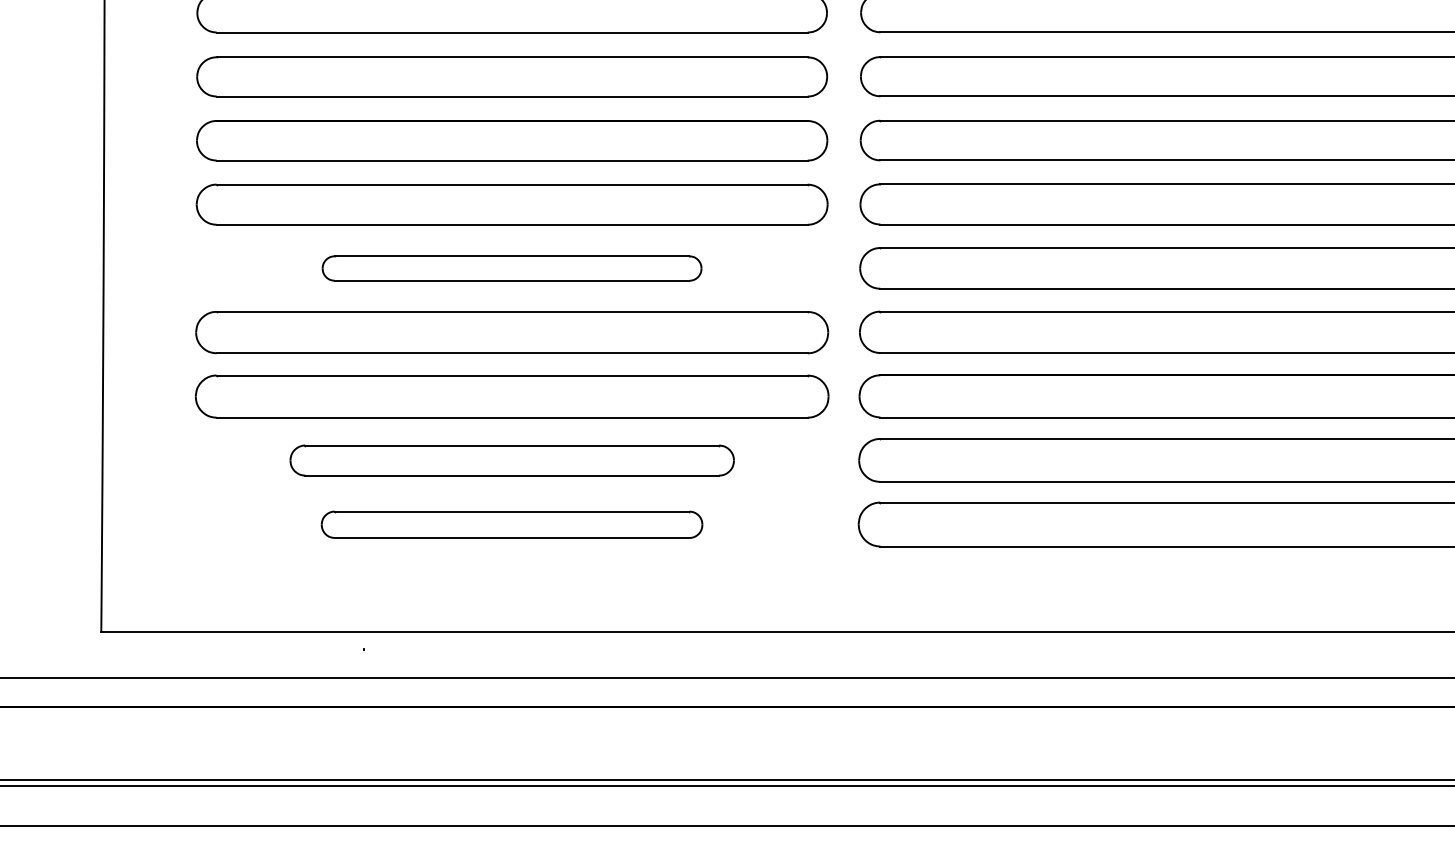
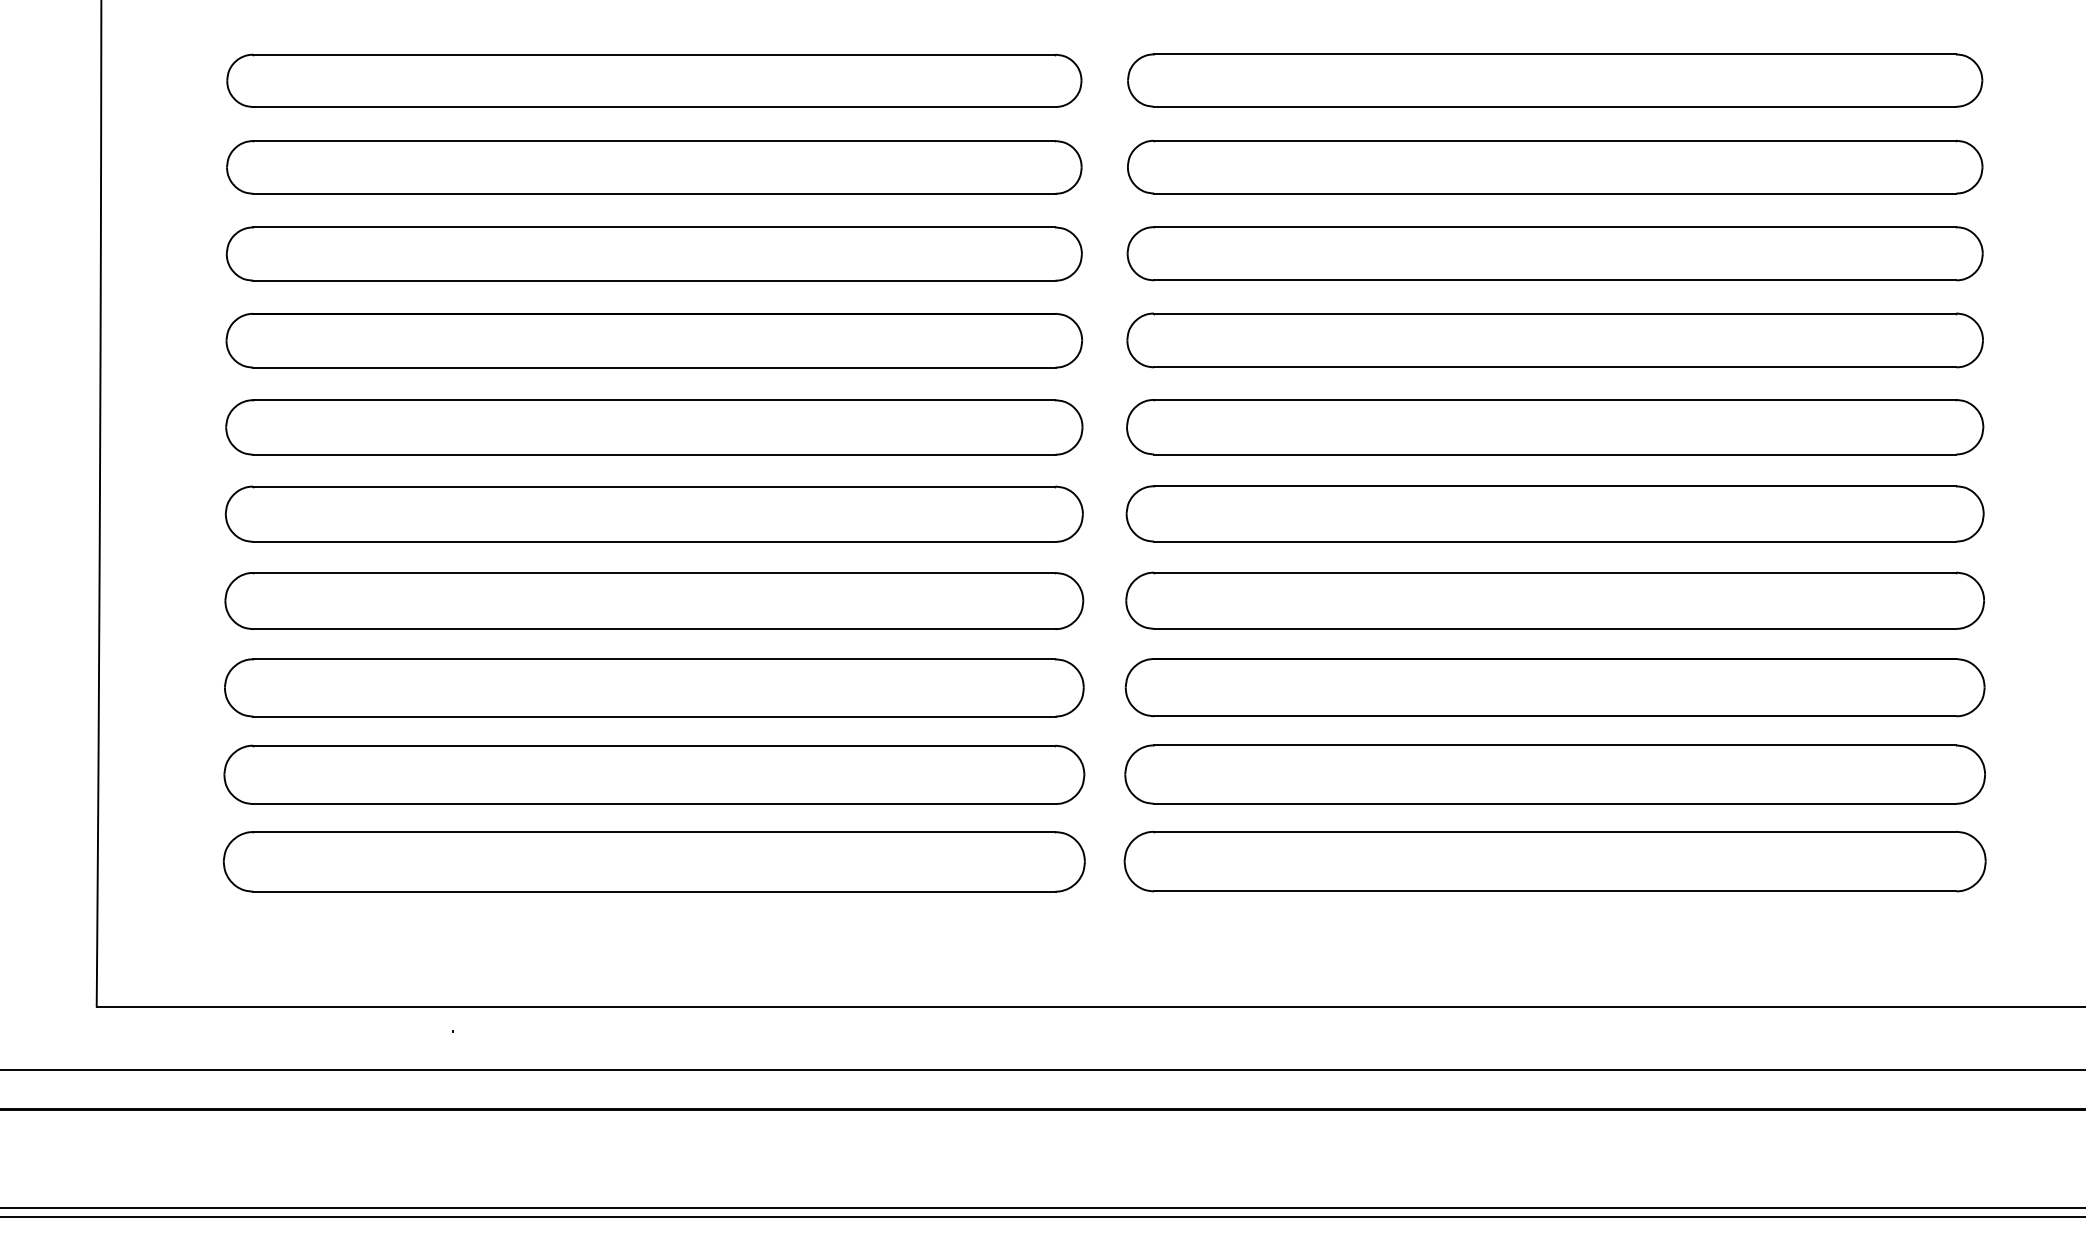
part: (511, 268) -> (653, 513), size x1.67
part: (512, 460) -> (654, 774), size x1.43
part: (511, 524) -> (653, 861), size x1.67

